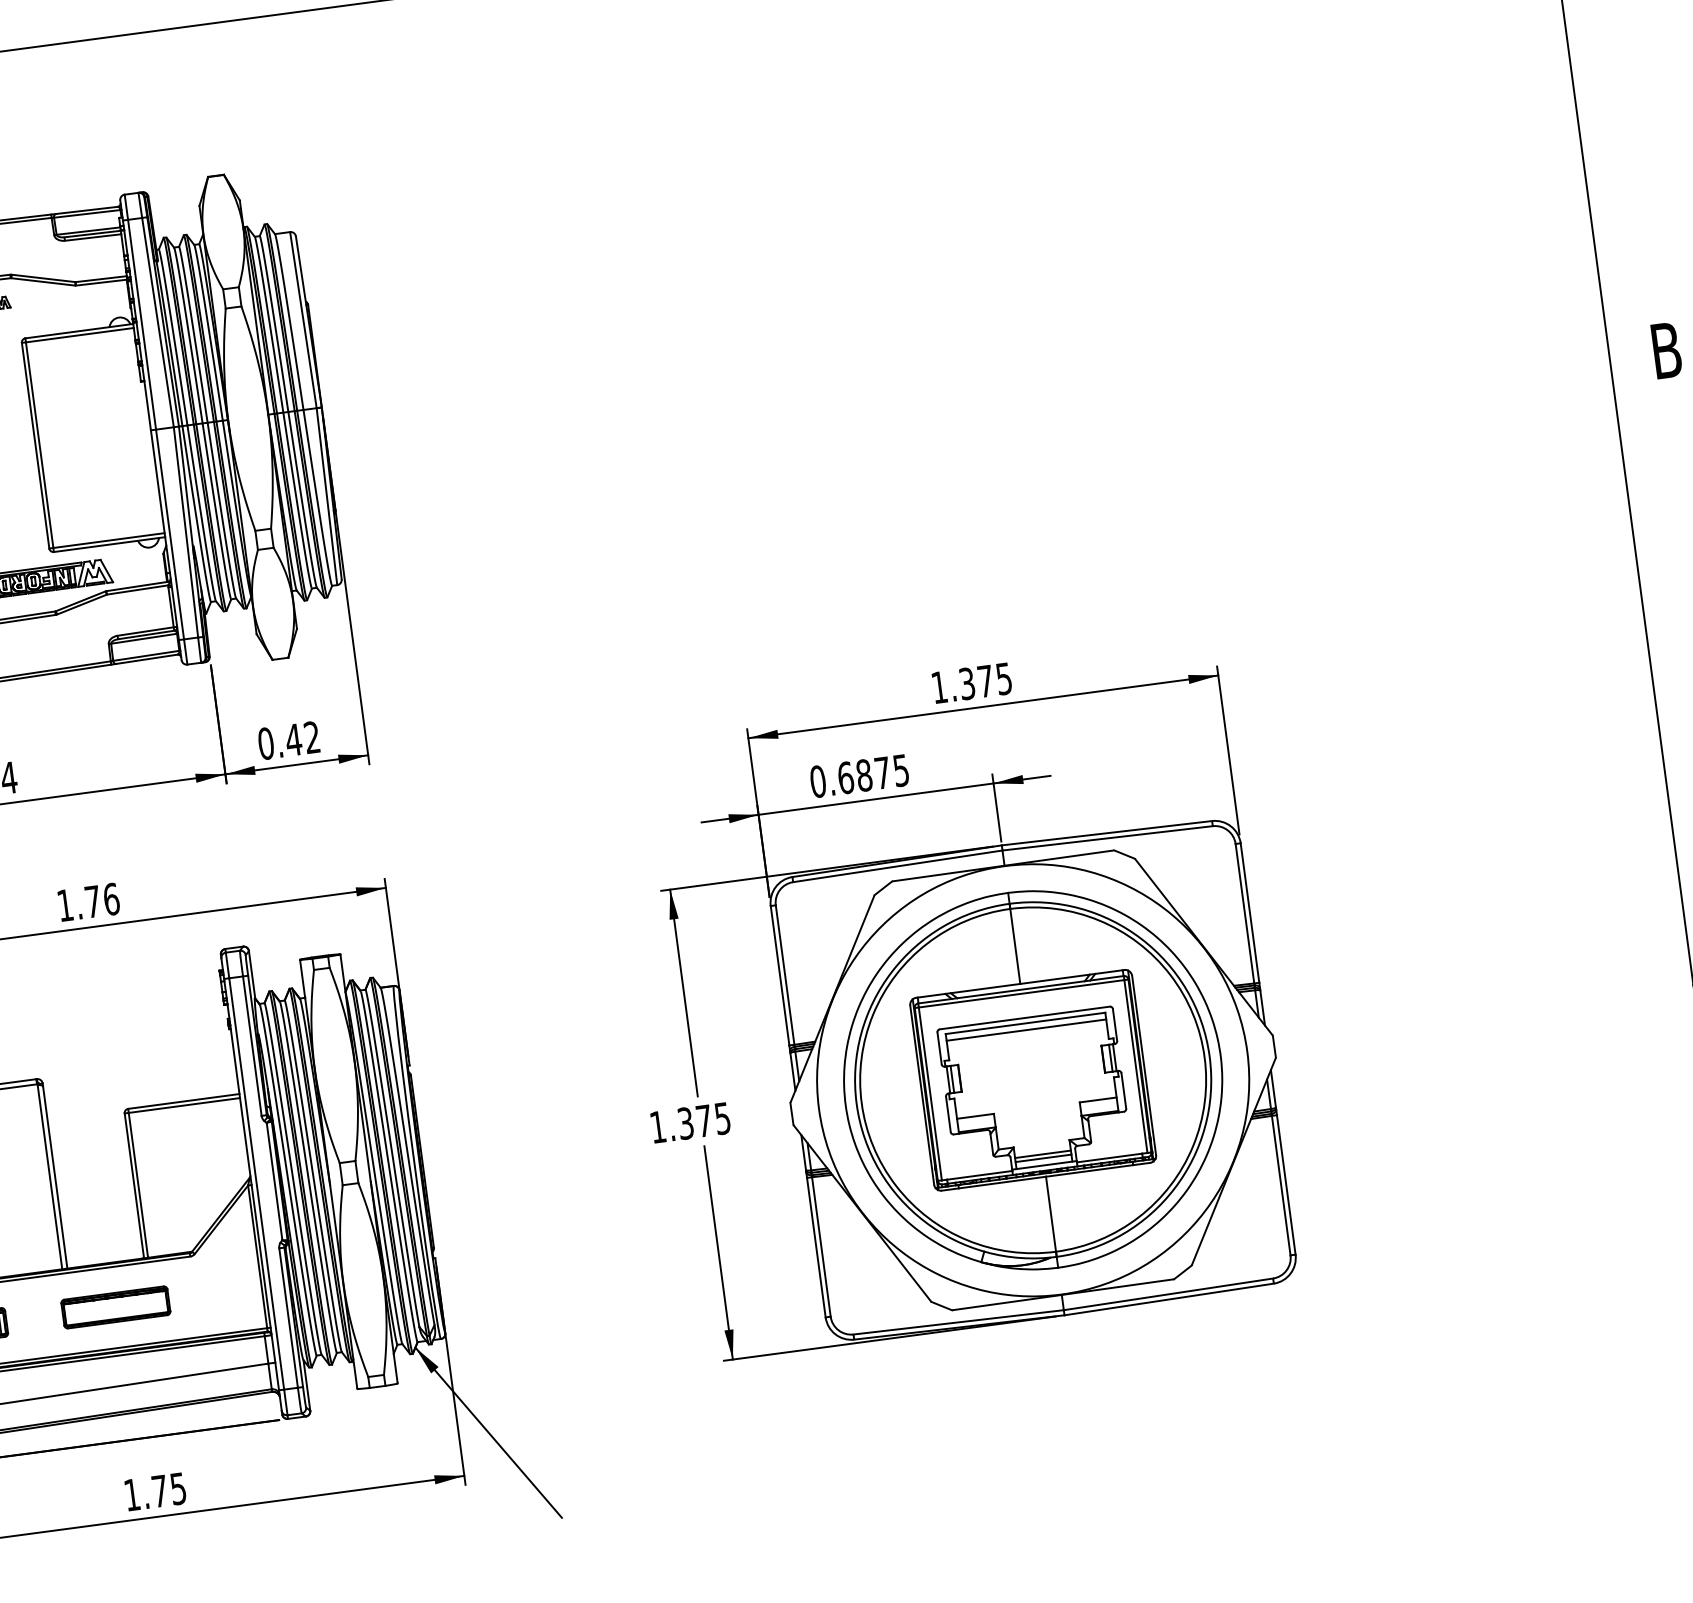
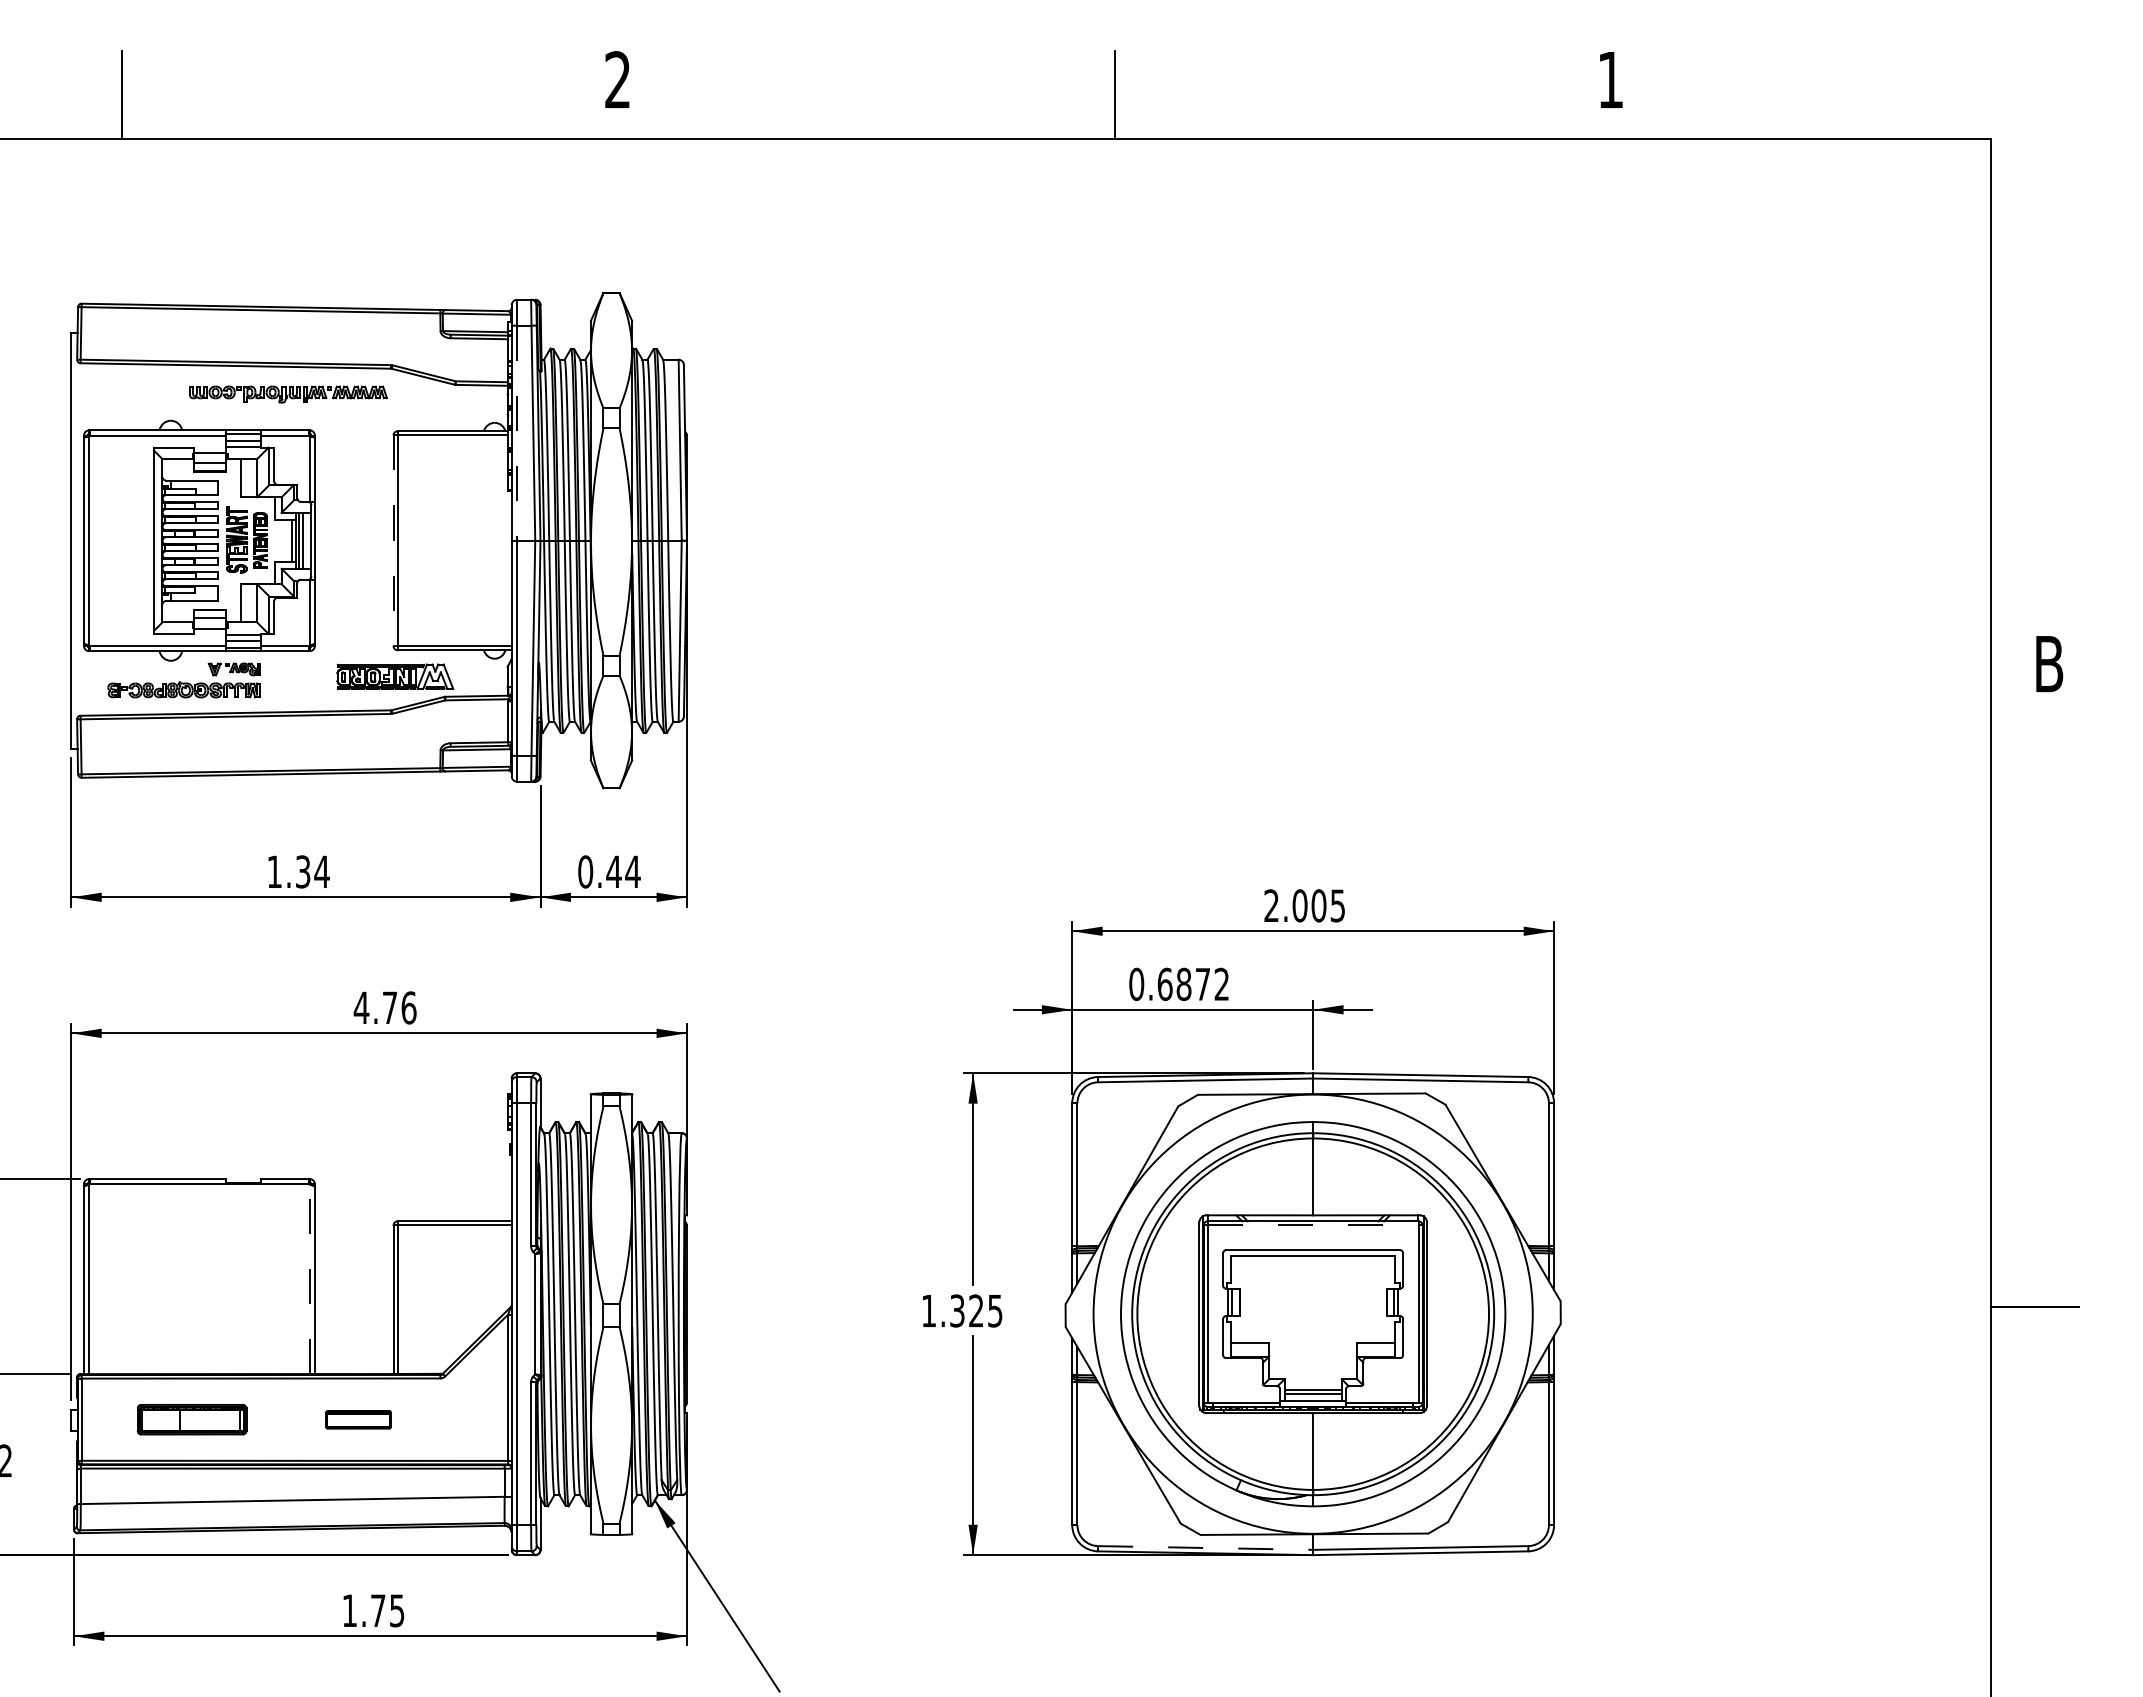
line: (142, 324) -> (517, 433), solid -> dashed
line: (35, 446) -> (393, 541), solid -> dashed
text: (962, 684) -> (1295, 905), 1.375 -> 2.005
text: (311, 737) -> (632, 871), 0.42 -> 0.44
text: (900, 770) -> (1221, 984), 0.6875 -> 0.6872
text: (65, 905) -> (361, 1007), 1.76 -> 4.76
line: (1021, 993) -> (1313, 1225), solid -> dashed
line: (1025, 1030) -> (1312, 1262), removed
text: (704, 1120) -> (976, 1310), 1.375 -> 1.325
line: (49, 1177) -> (309, 1279), solid -> dashed
part: (115, 1307) -> (358, 1419), size x0.6
line: (958, 1321) -> (1205, 1547), solid -> dashed

